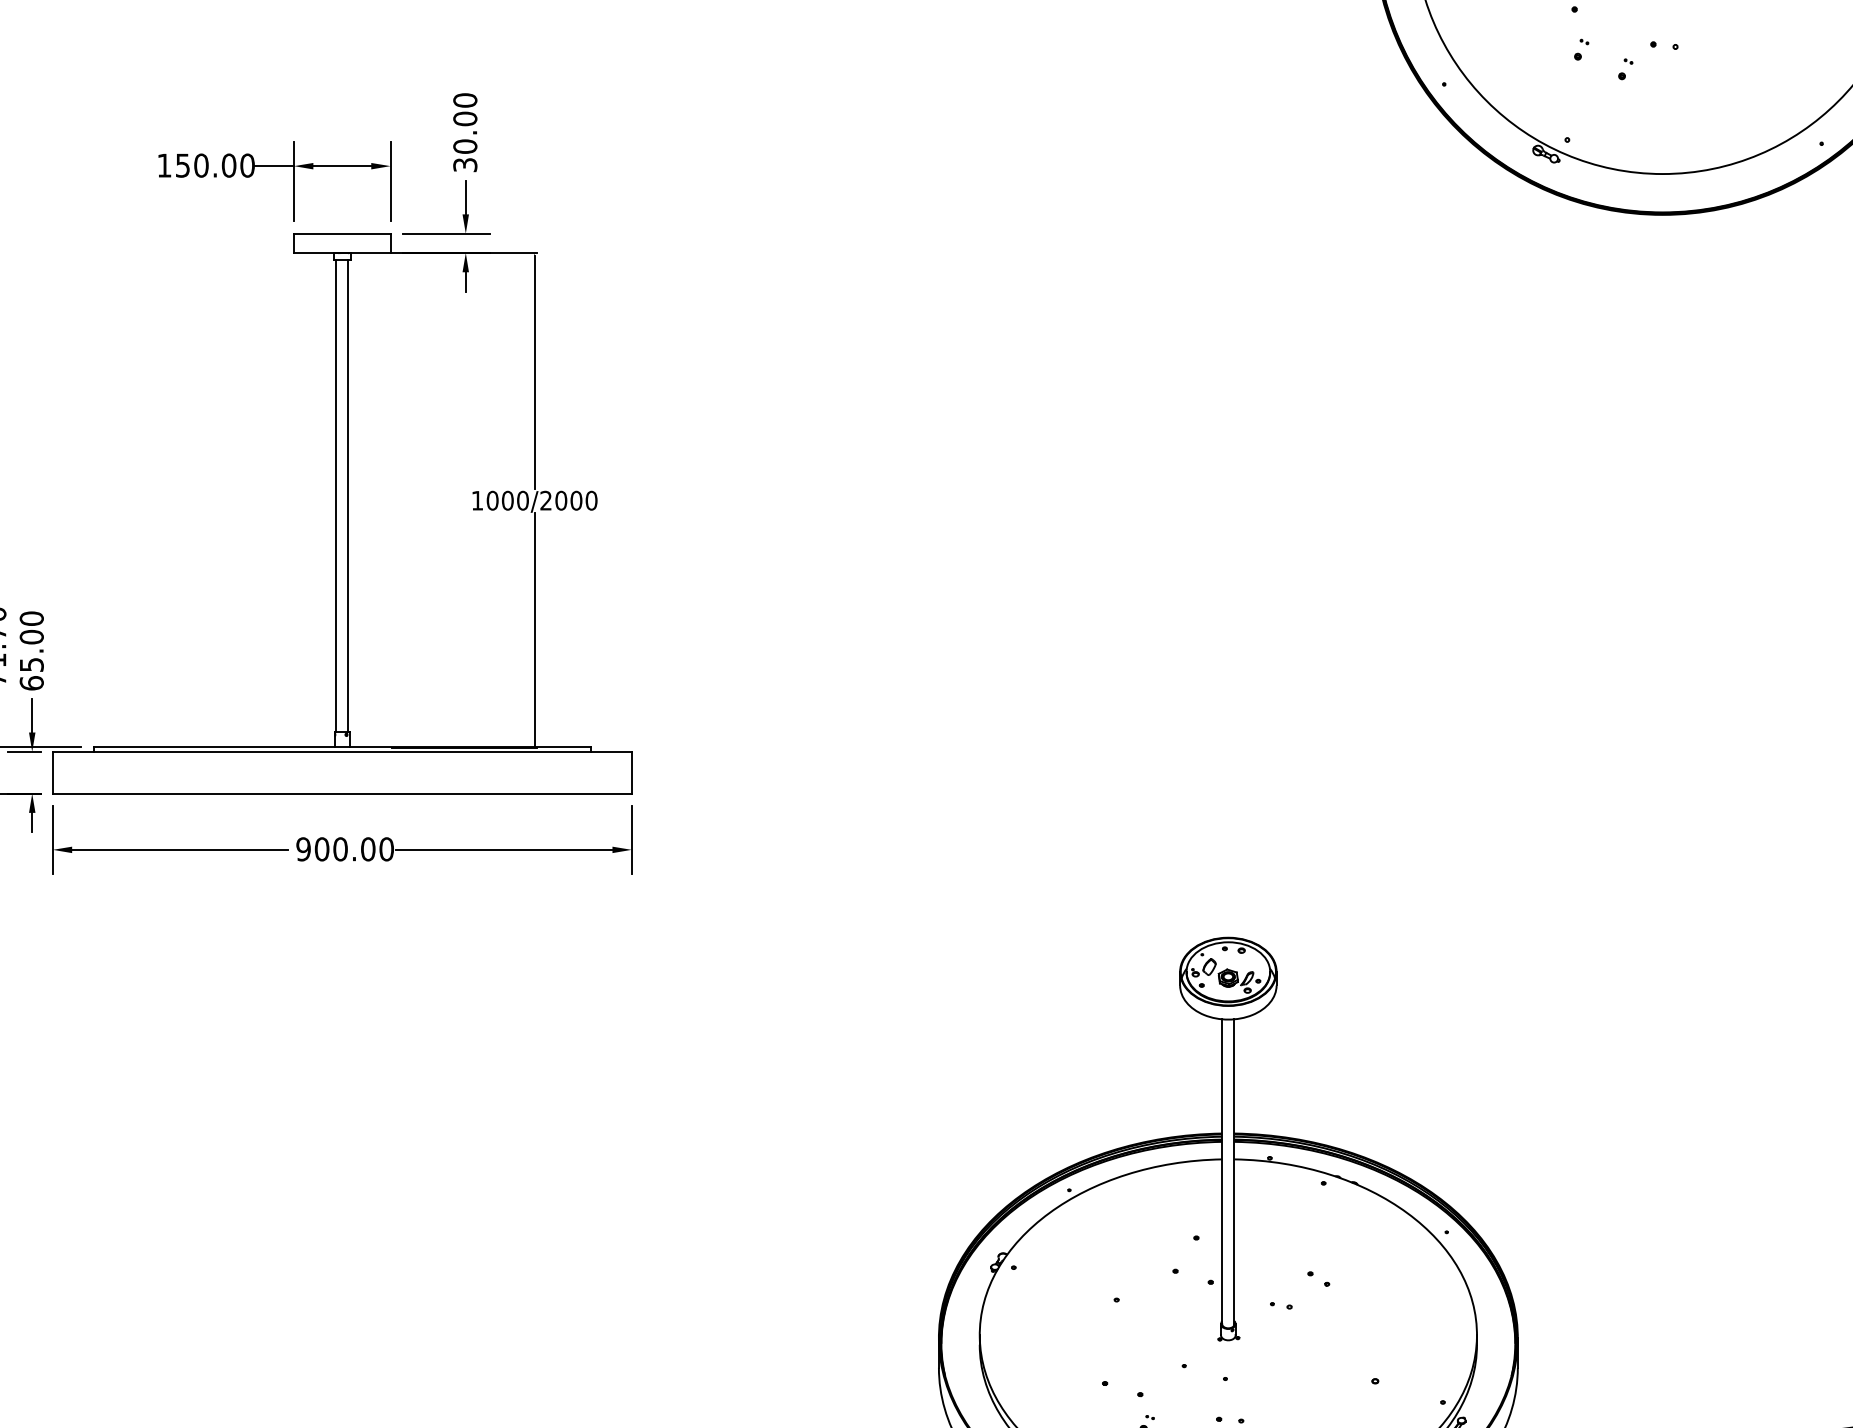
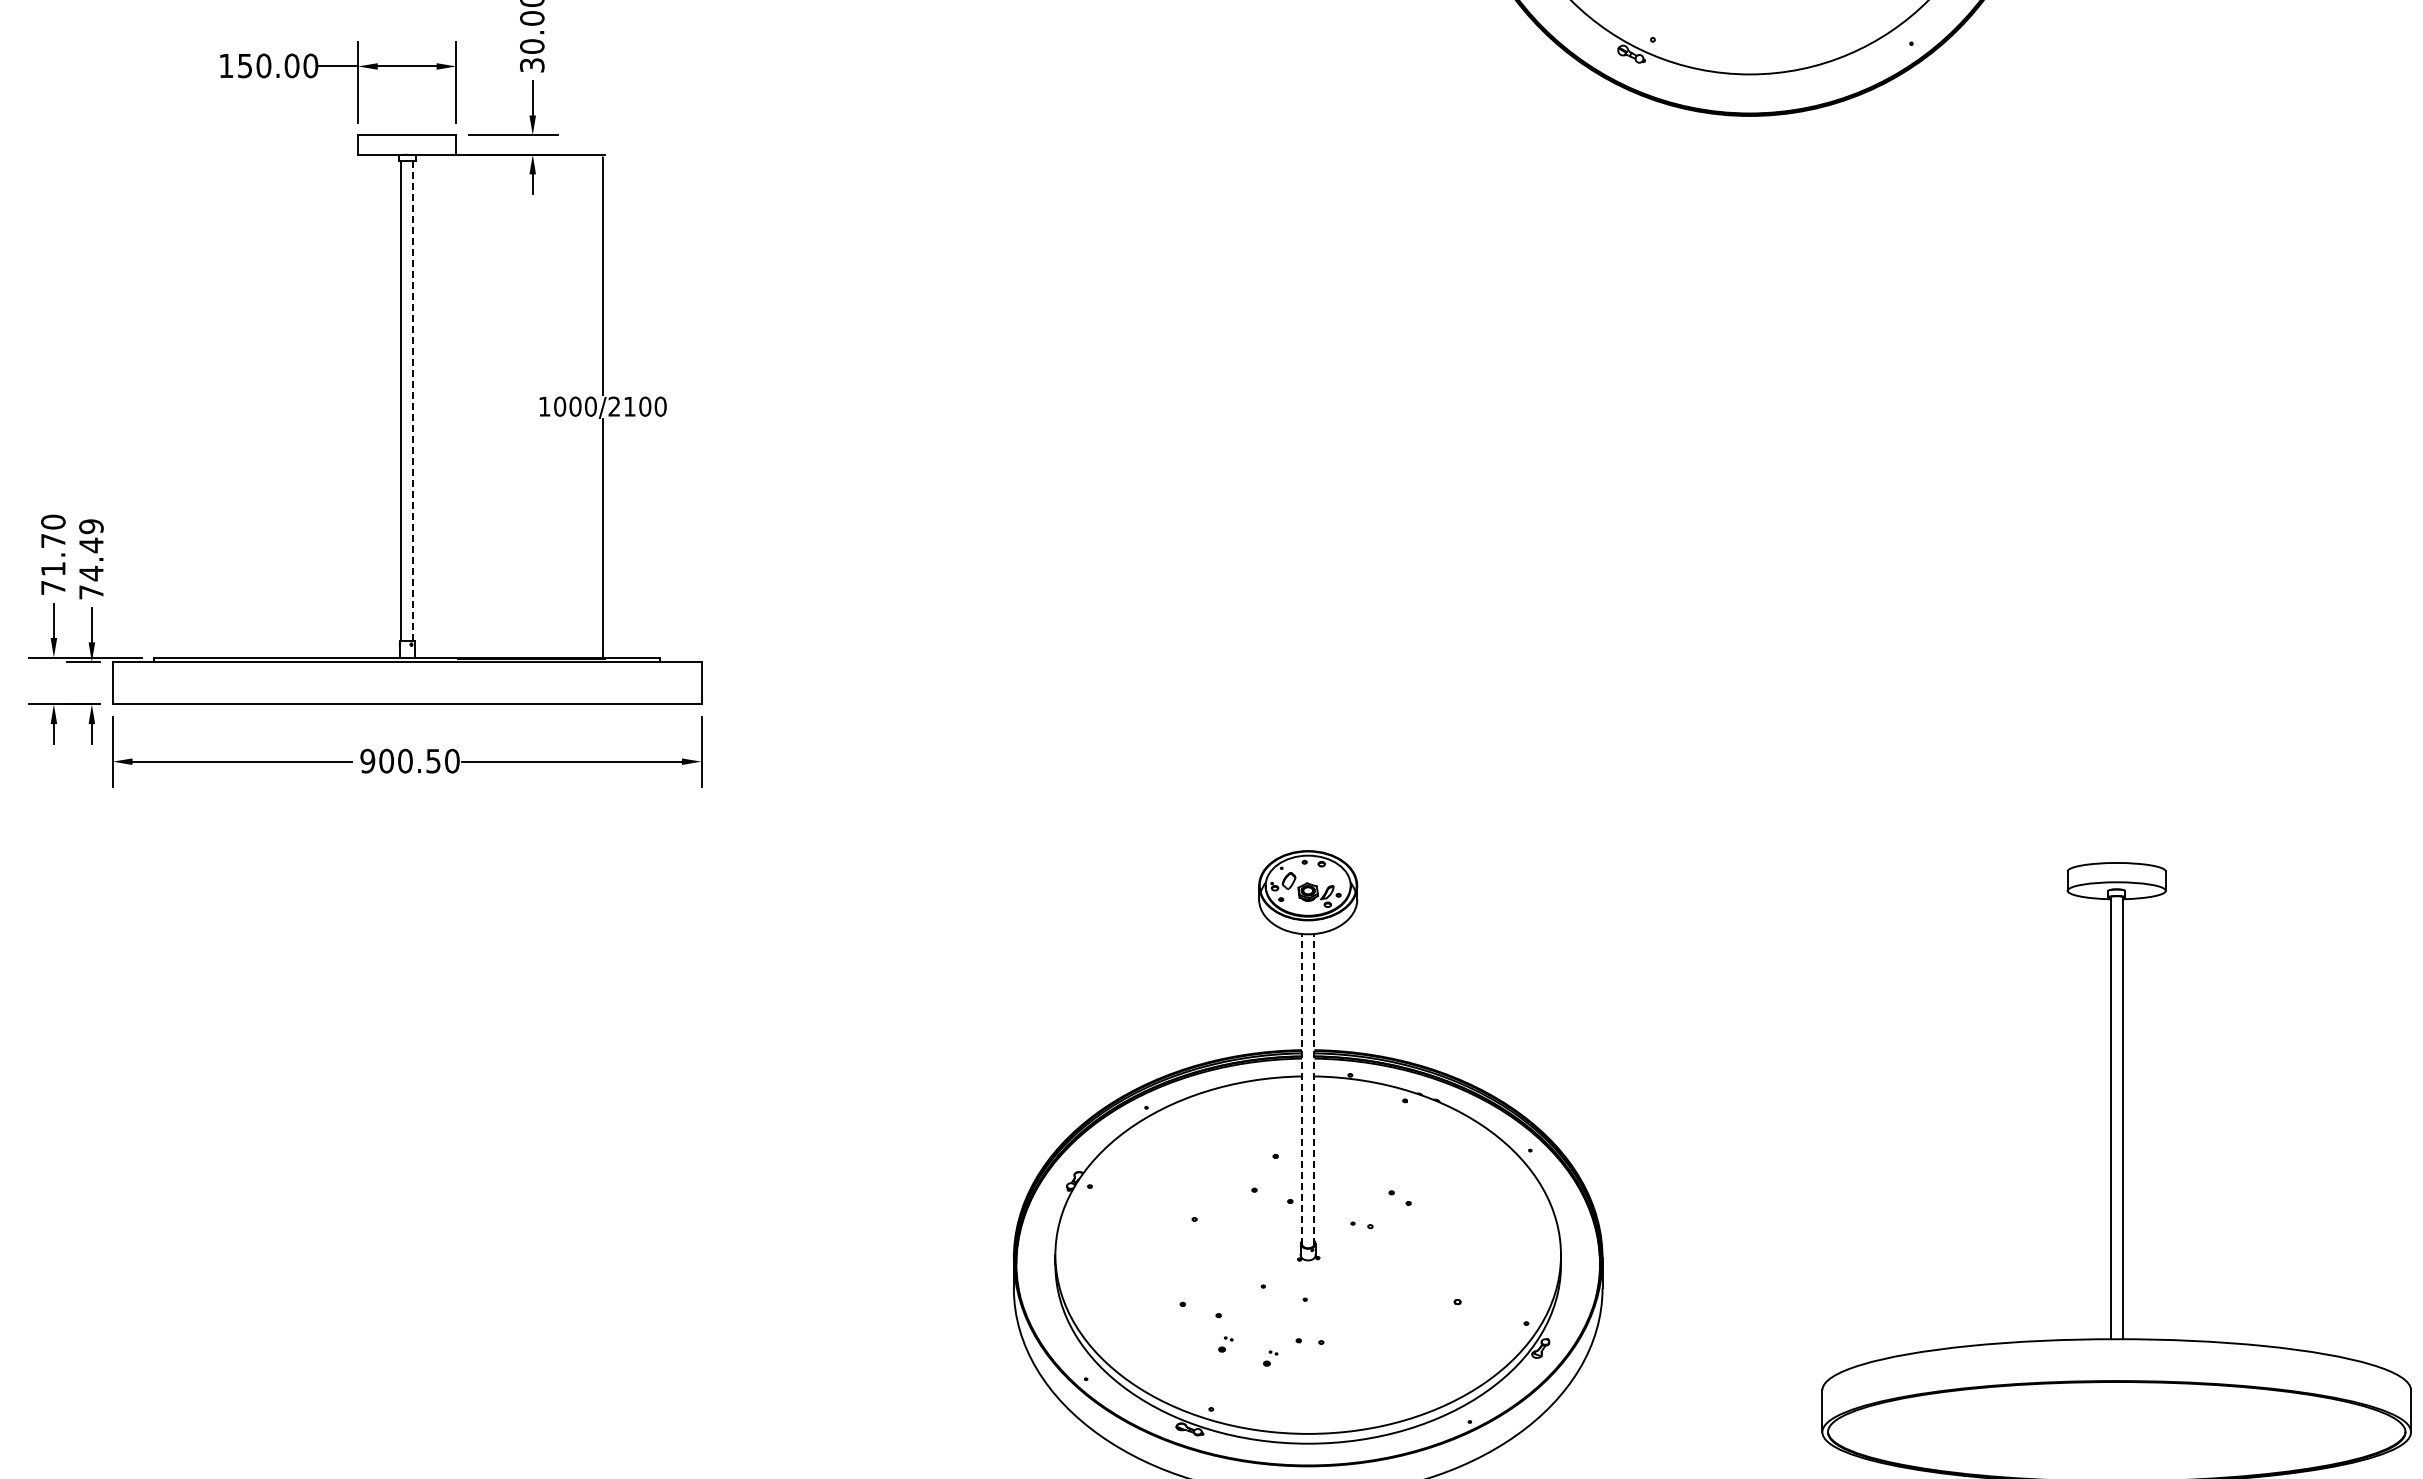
line: (348, 495) -> (413, 401), solid -> dashed
text: (560, 500) -> (629, 406), 1000/2000 -> 1000/2100
text: (31, 651) -> (91, 559), 65.00 -> 74.49
text: (368, 848) -> (433, 760), 900.00 -> 900.50
line: (1221, 1171) -> (1301, 1088), solid -> dashed
line: (1234, 1171) -> (1314, 1088), solid -> dashed

